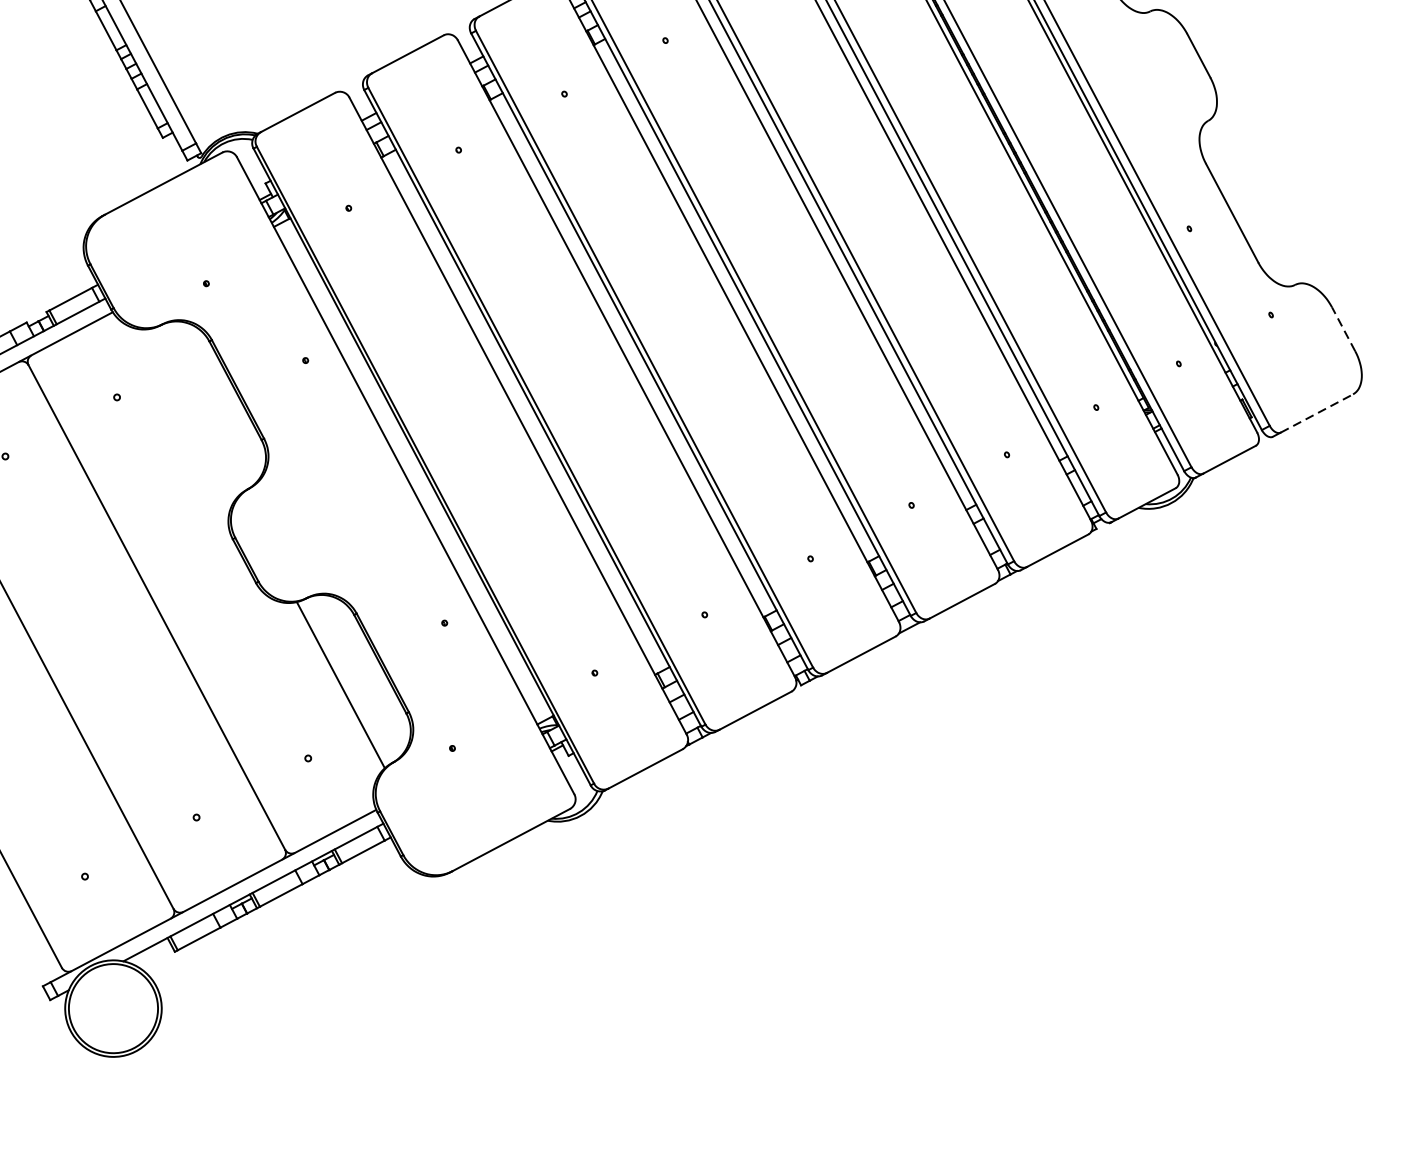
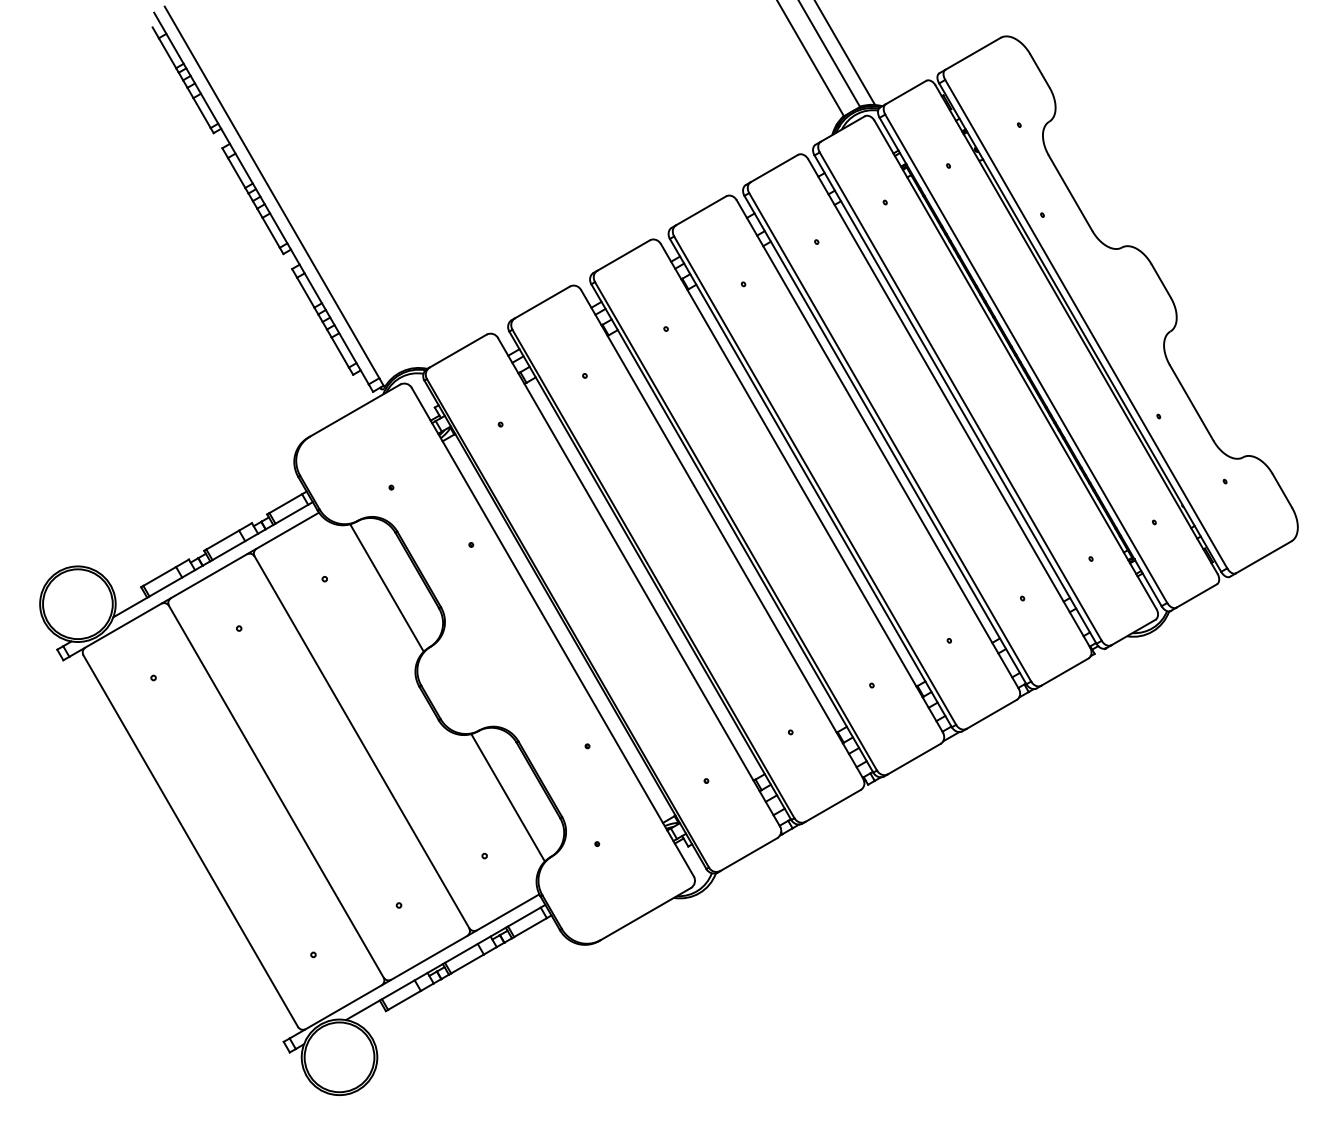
line: (1343, 329) -> (1282, 490), dashed -> solid
line: (195, 410) -> (386, 587), added
line: (1317, 413) -> (1264, 557), dashed -> solid

